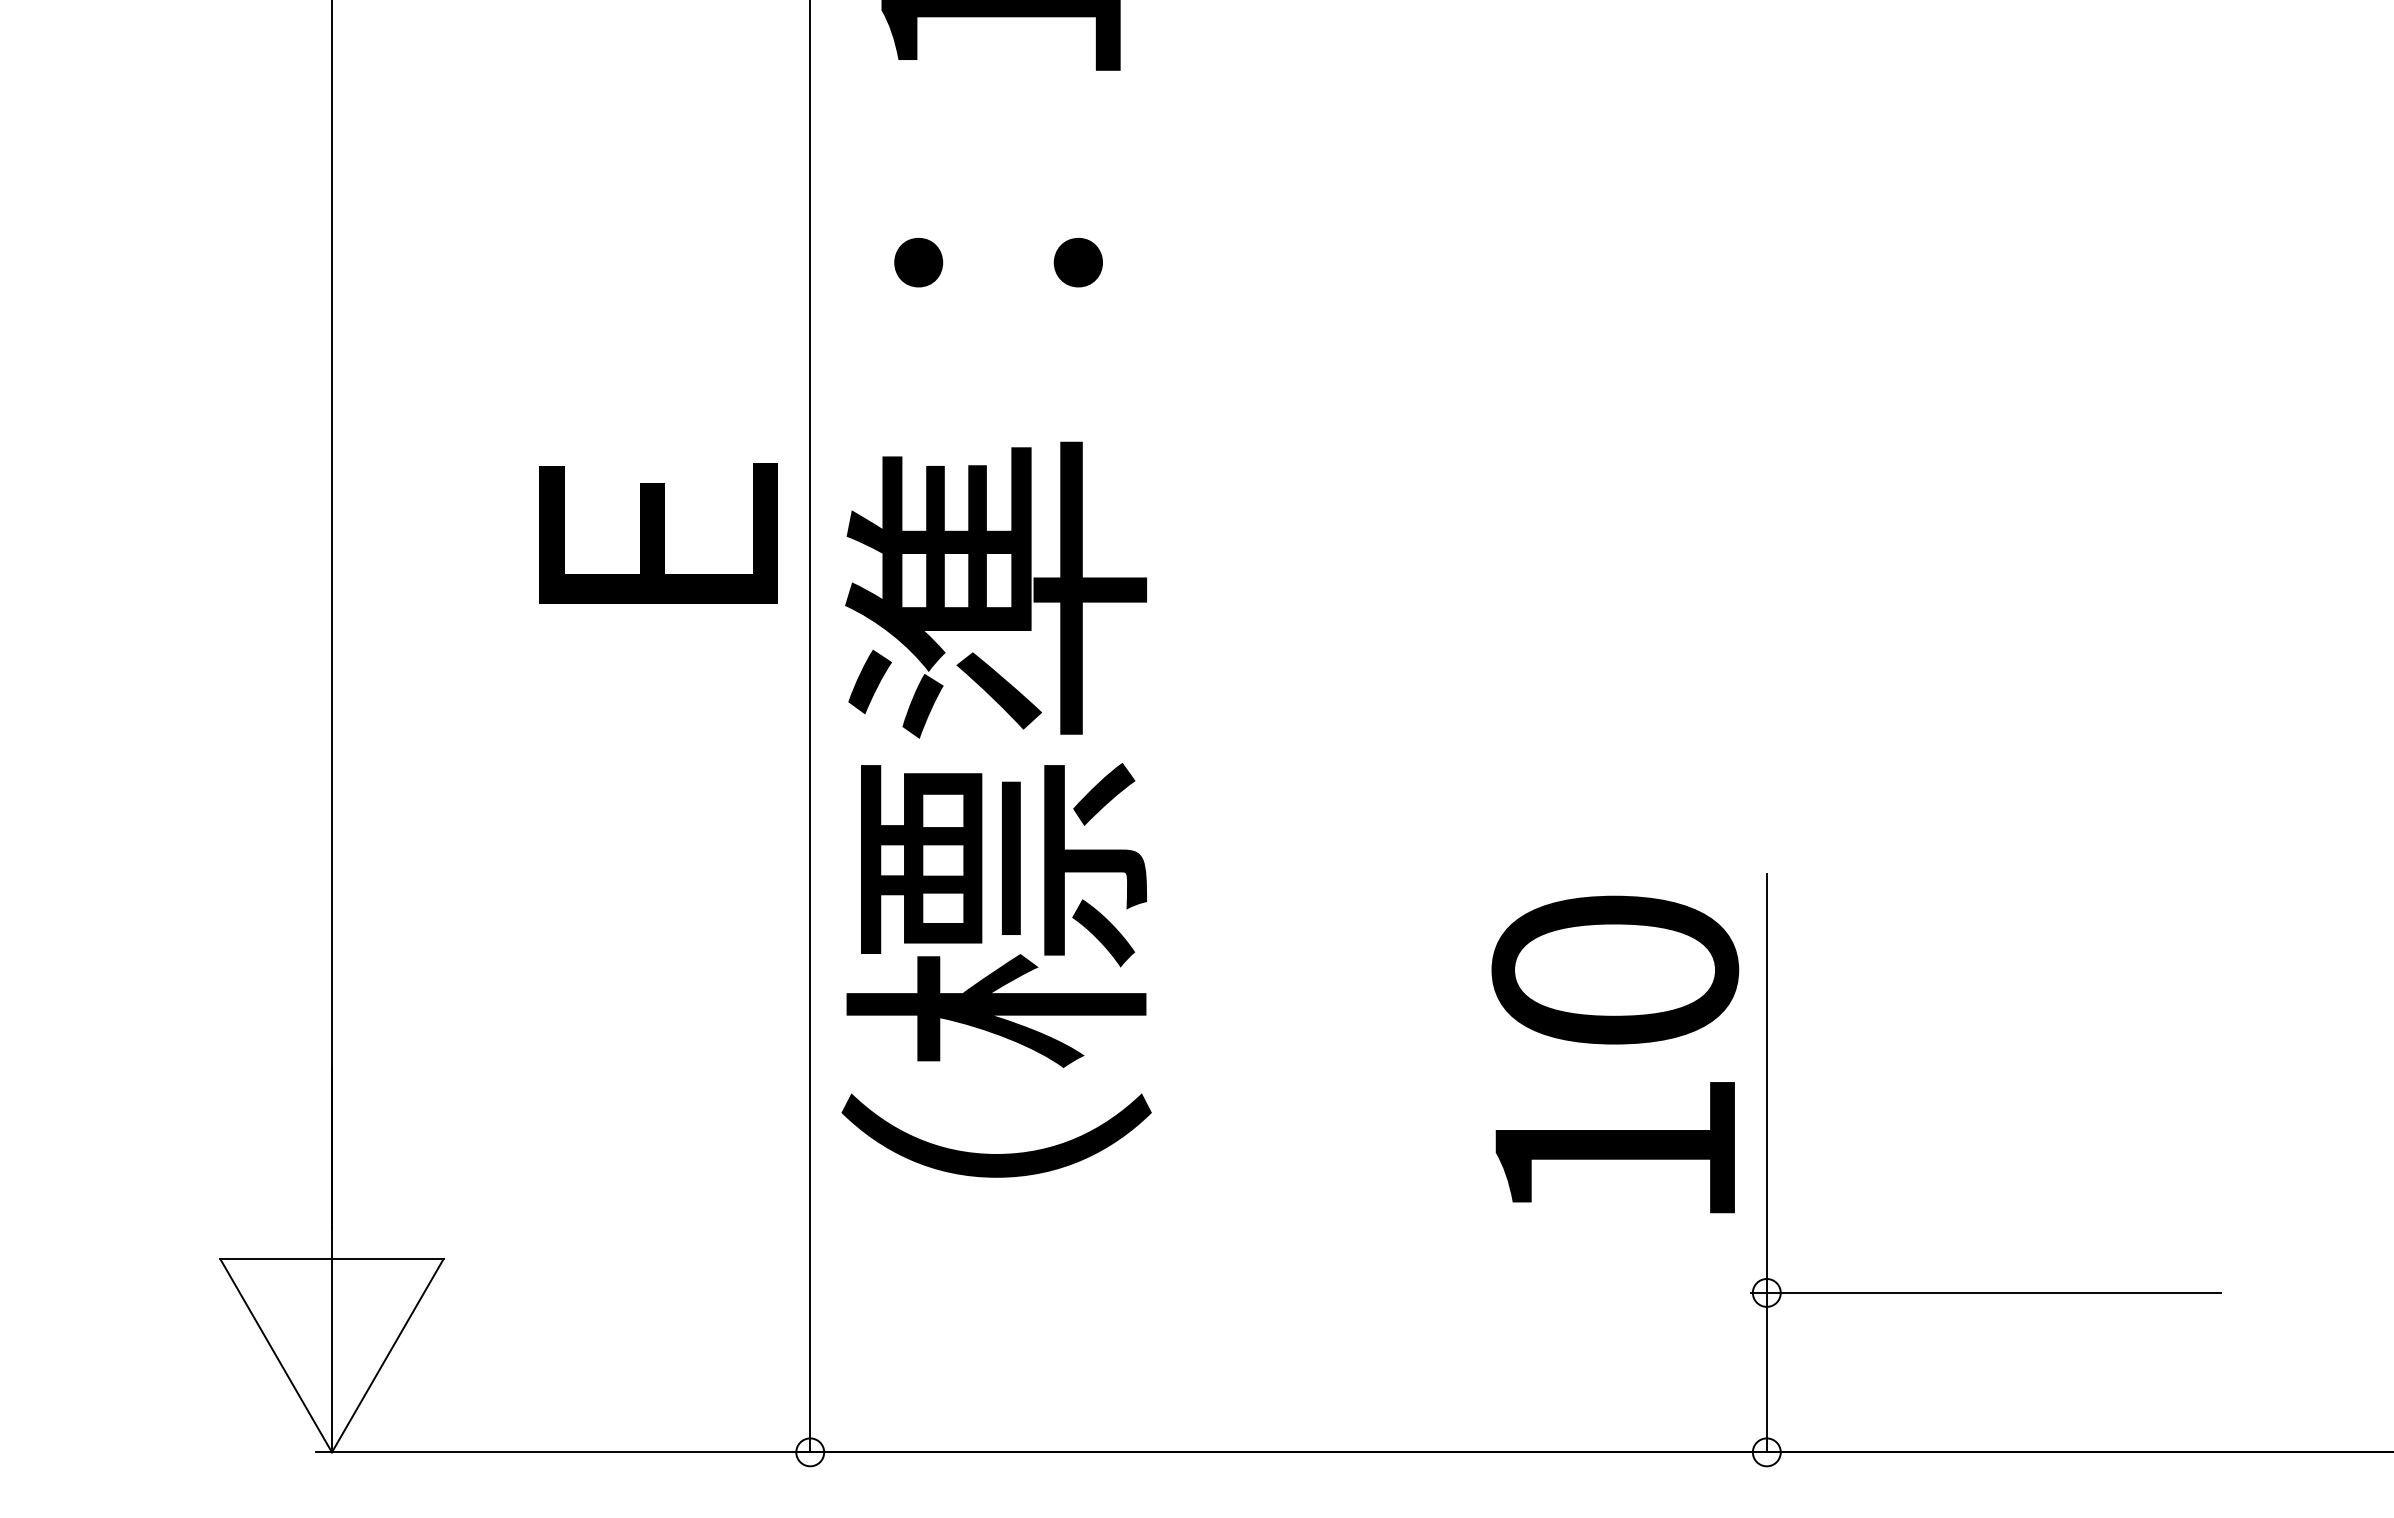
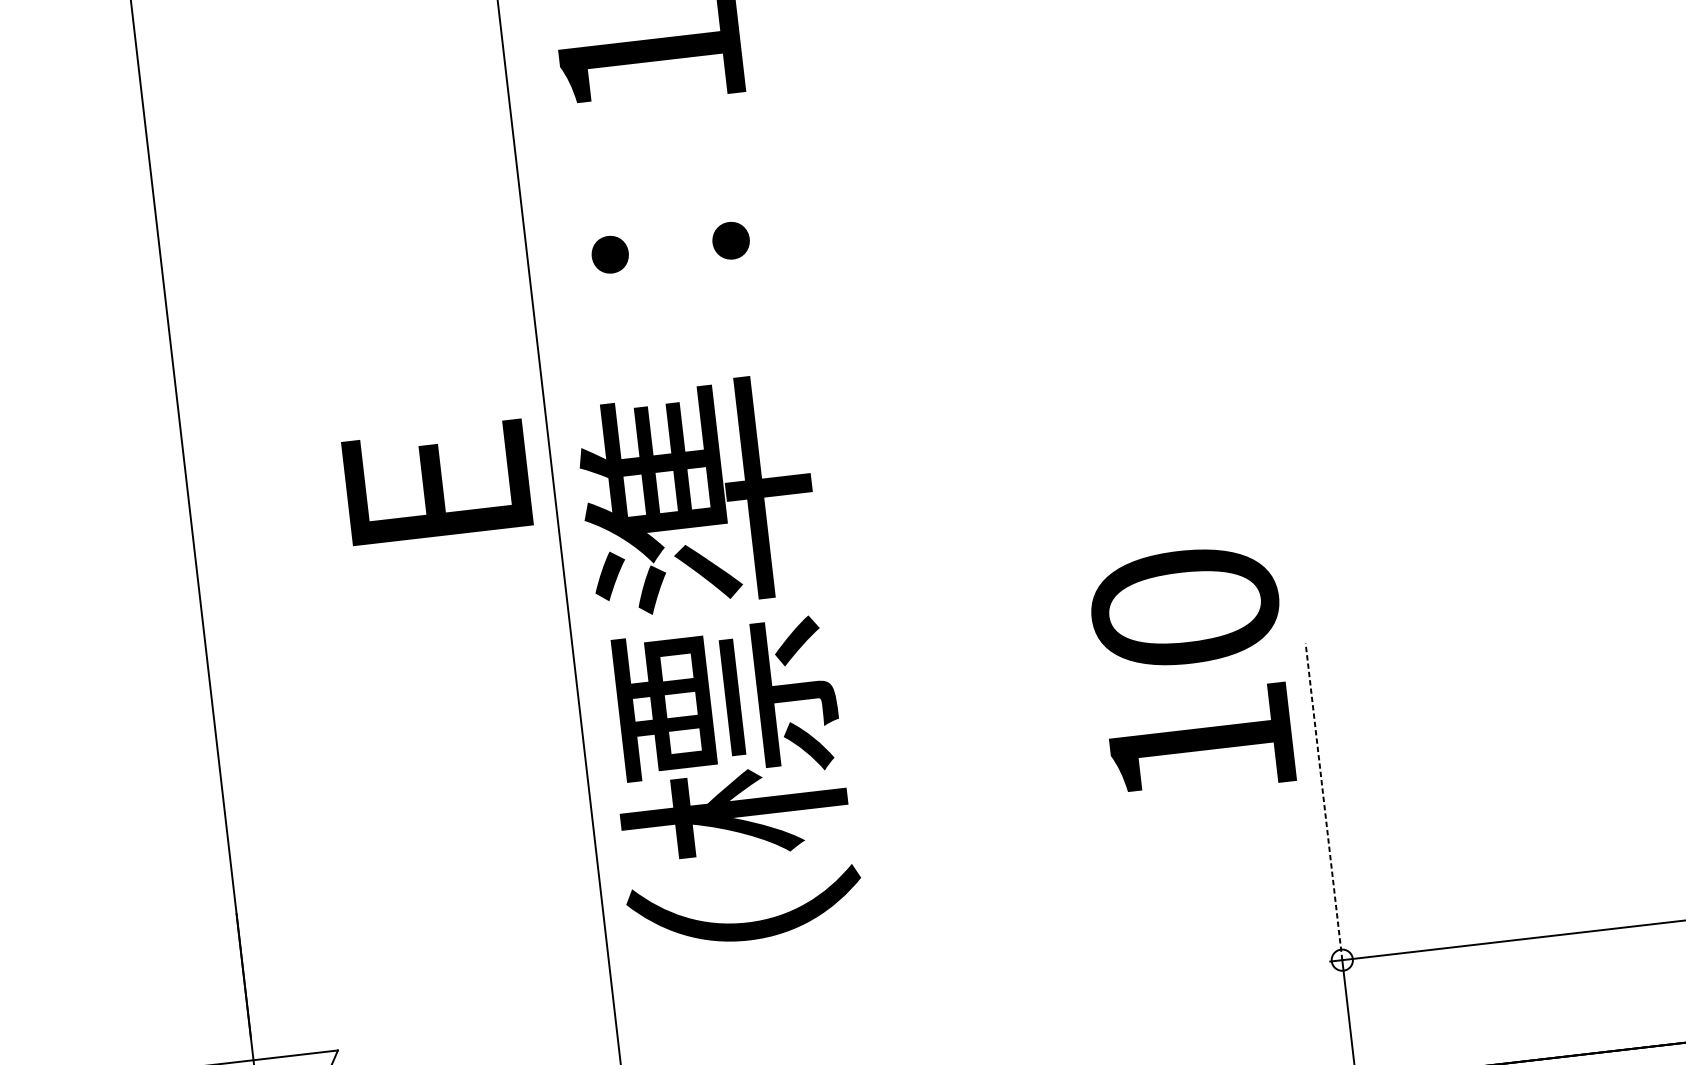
text: (1615, 1054) -> (1192, 671), moved
line: (1766, 1083) -> (1323, 801), solid -> dashed

